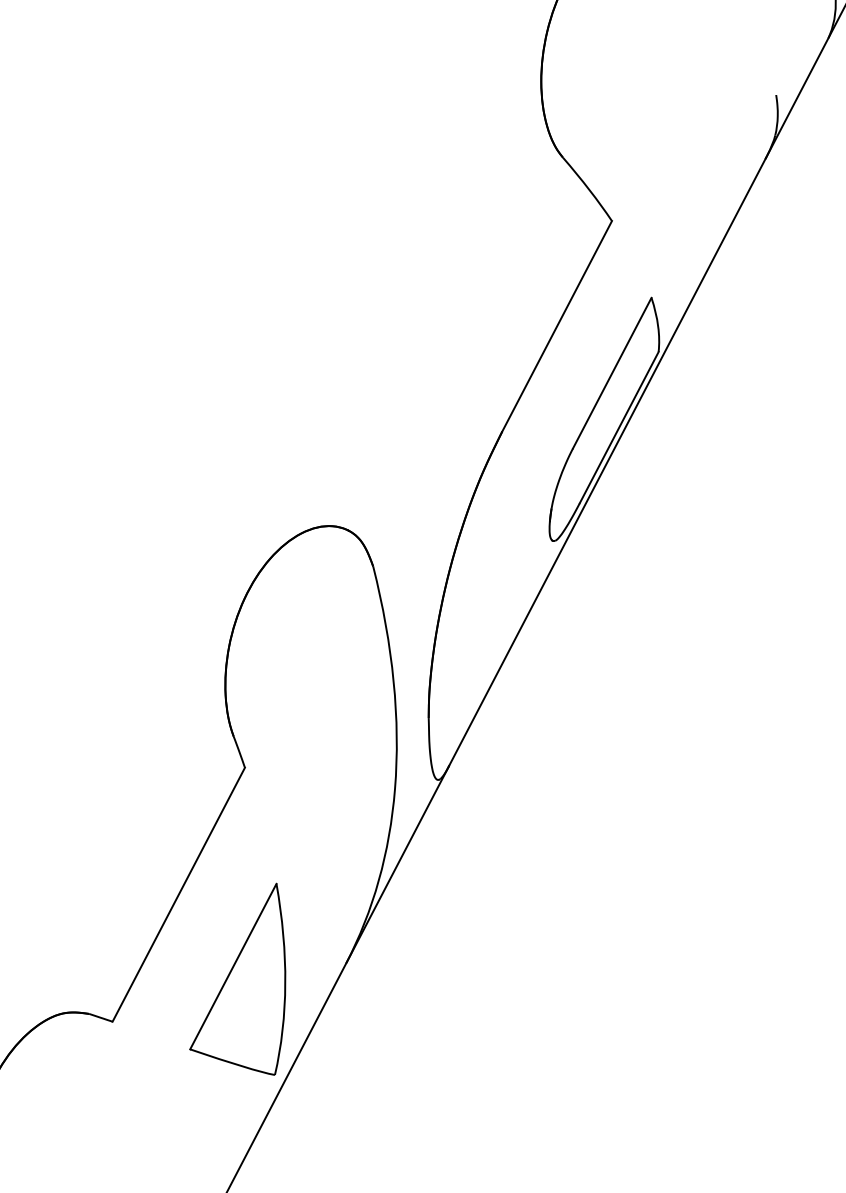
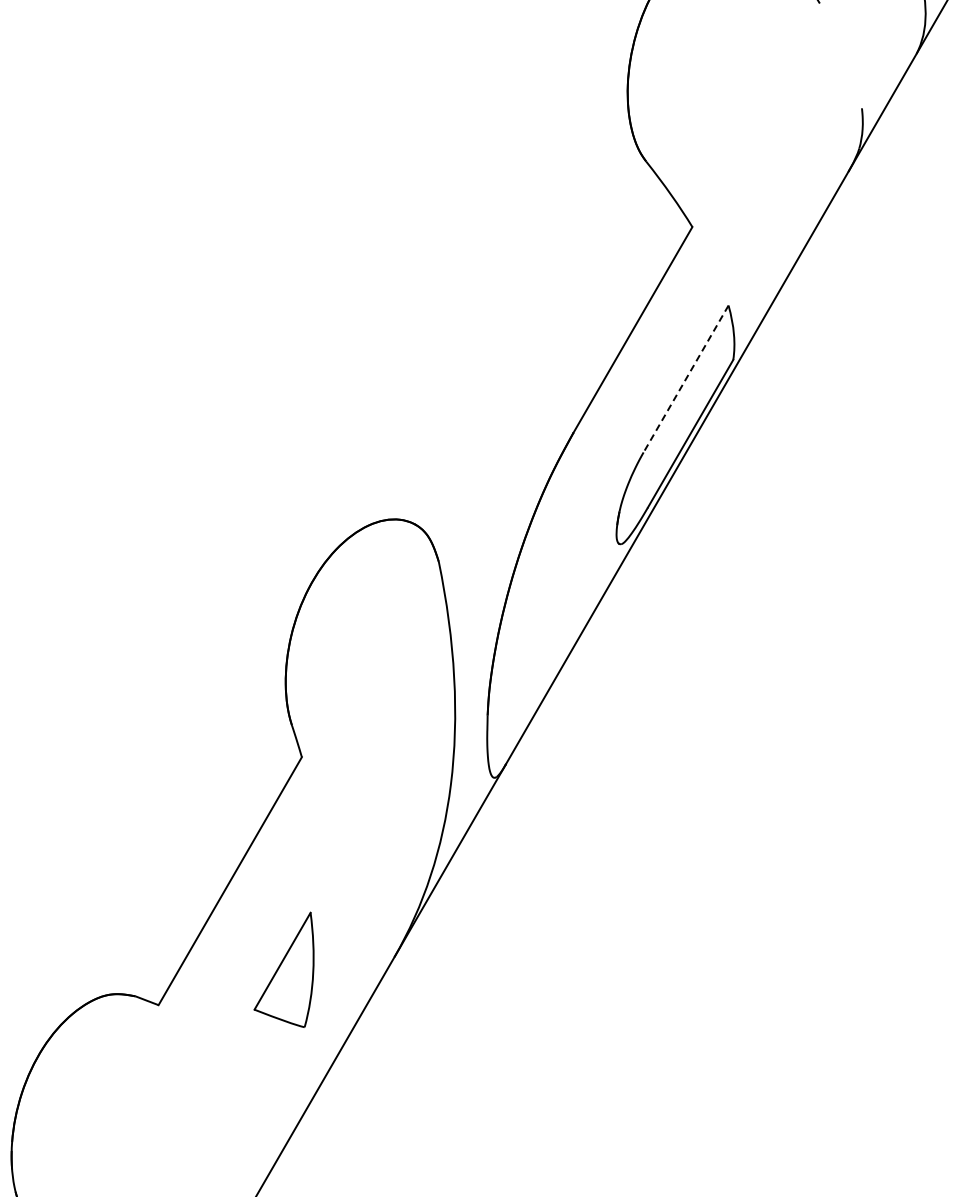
line: (612, 372) -> (686, 378), solid -> dashed
part: (235, 980) -> (283, 969), size x0.6

